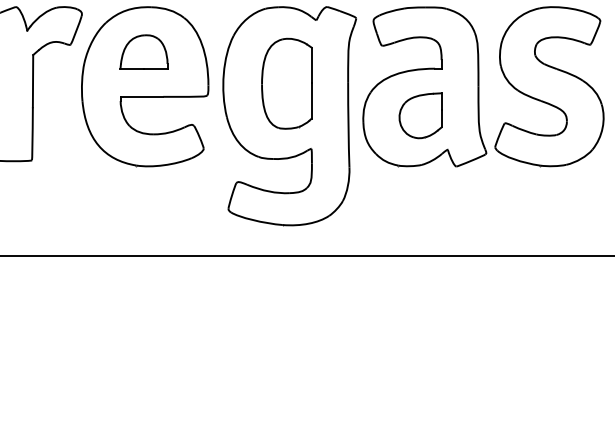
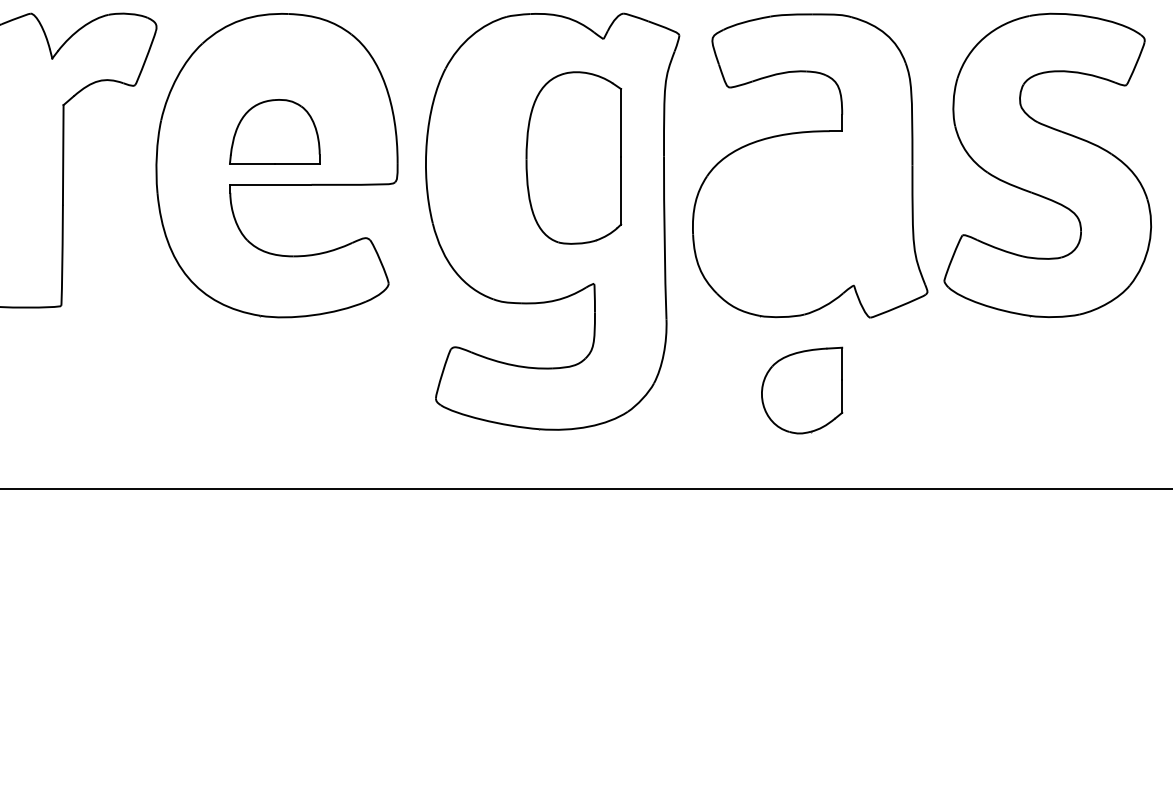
part: (143, 51) -> (273, 130), moved
part: (286, 83) -> (573, 157), moved
part: (420, 115) -> (801, 390), moved

